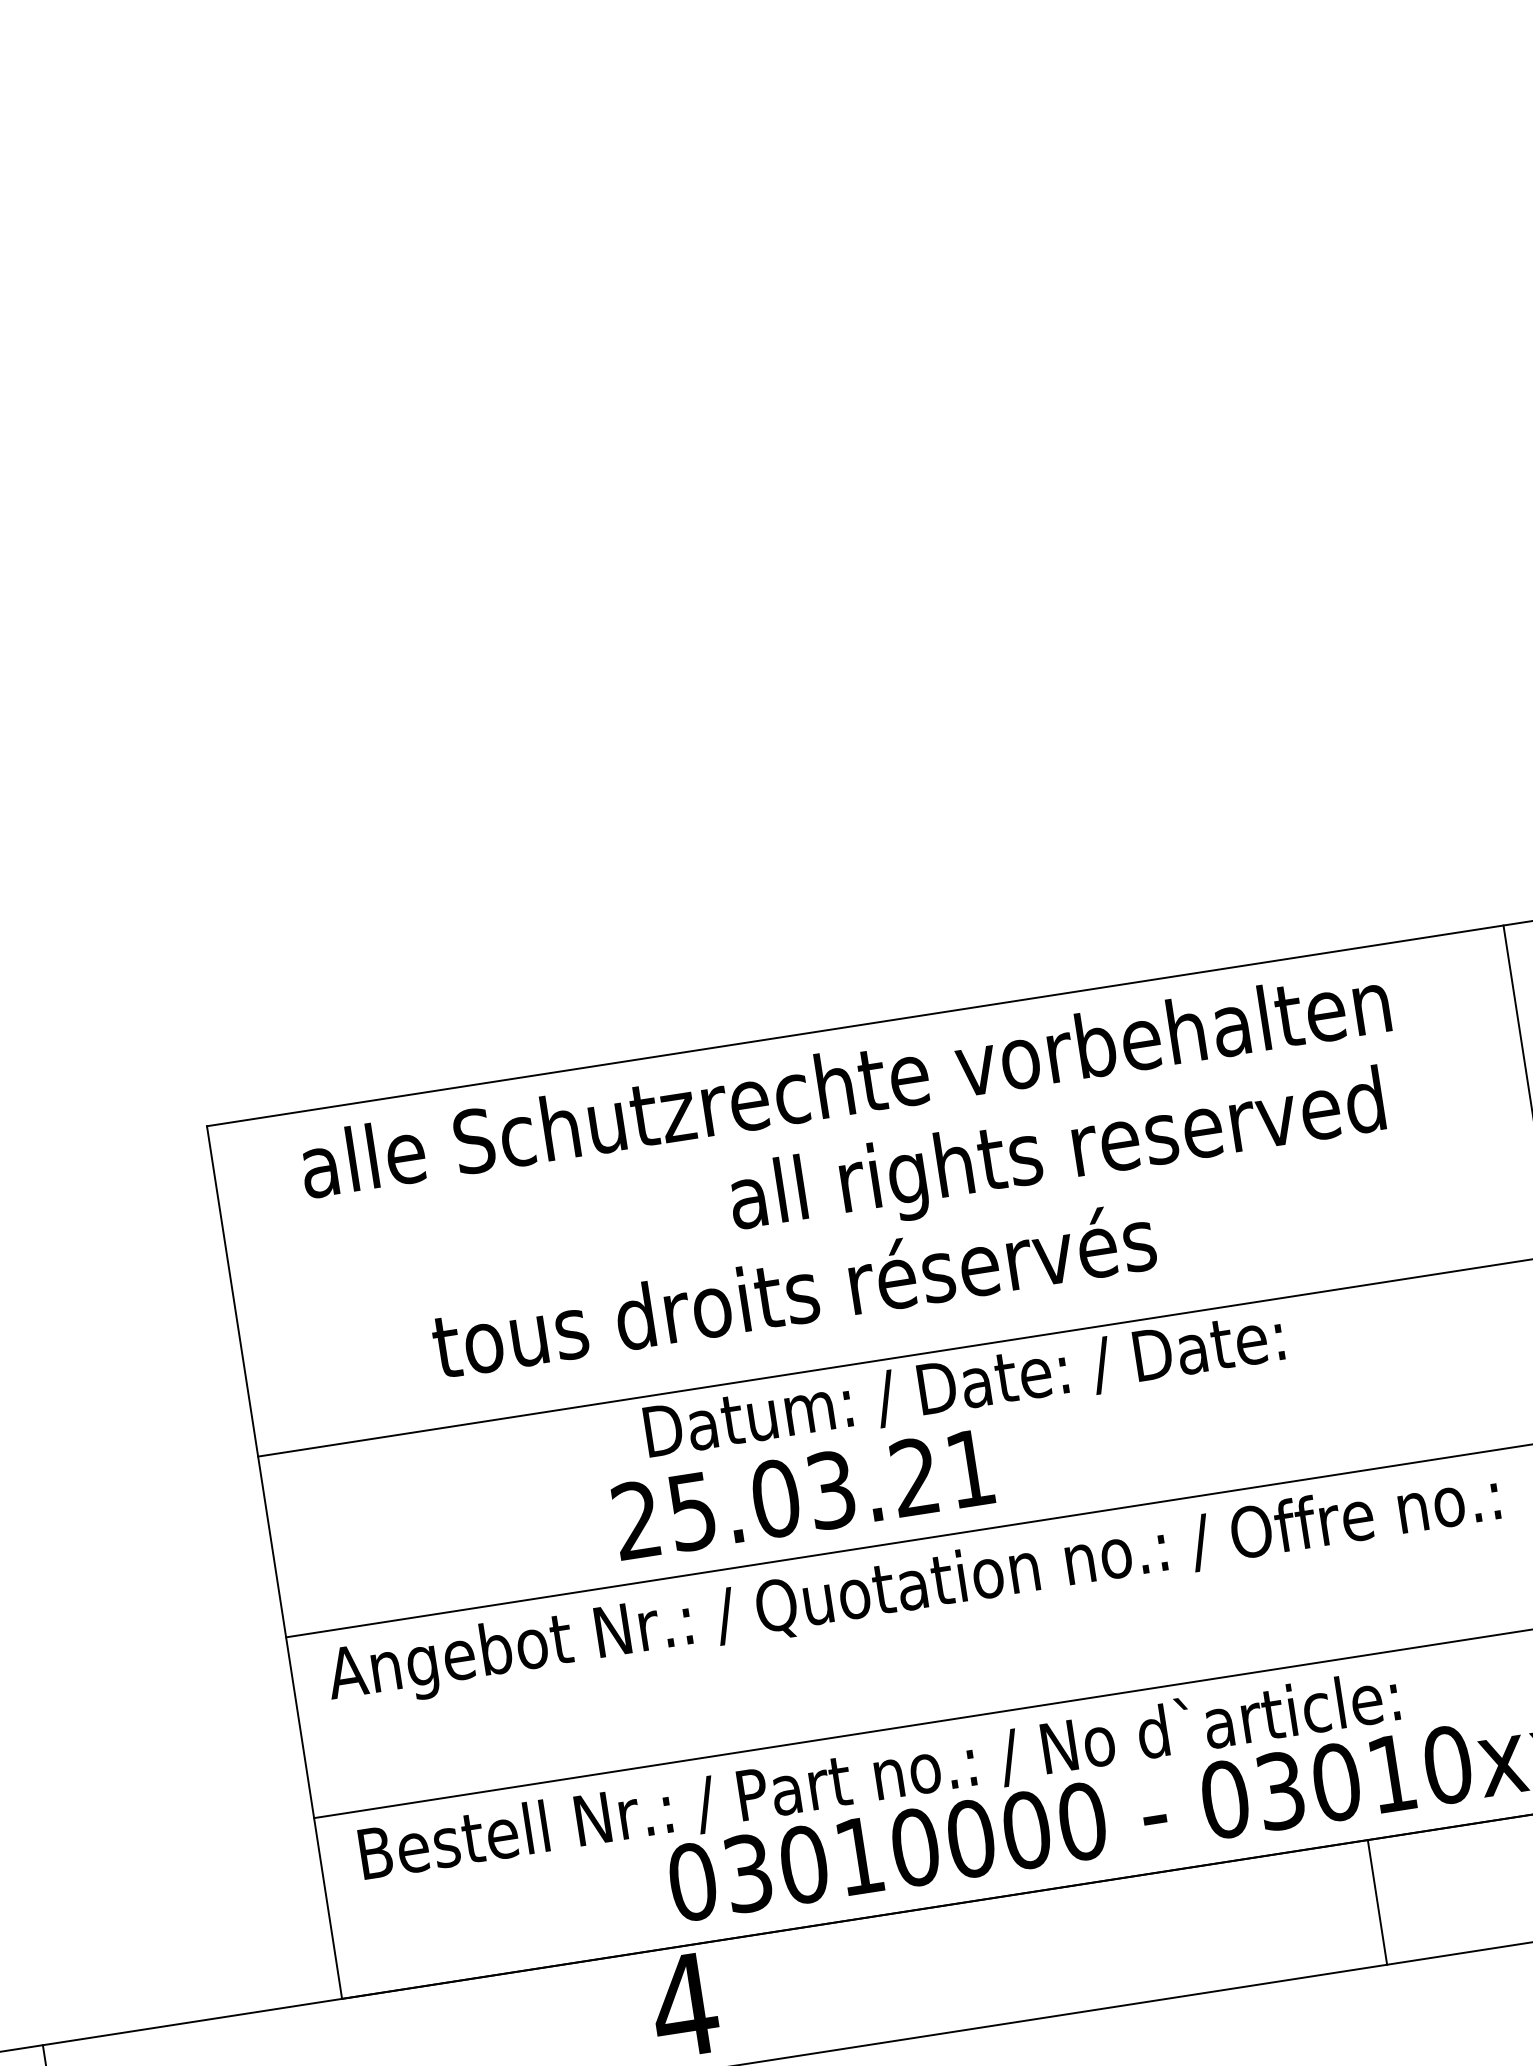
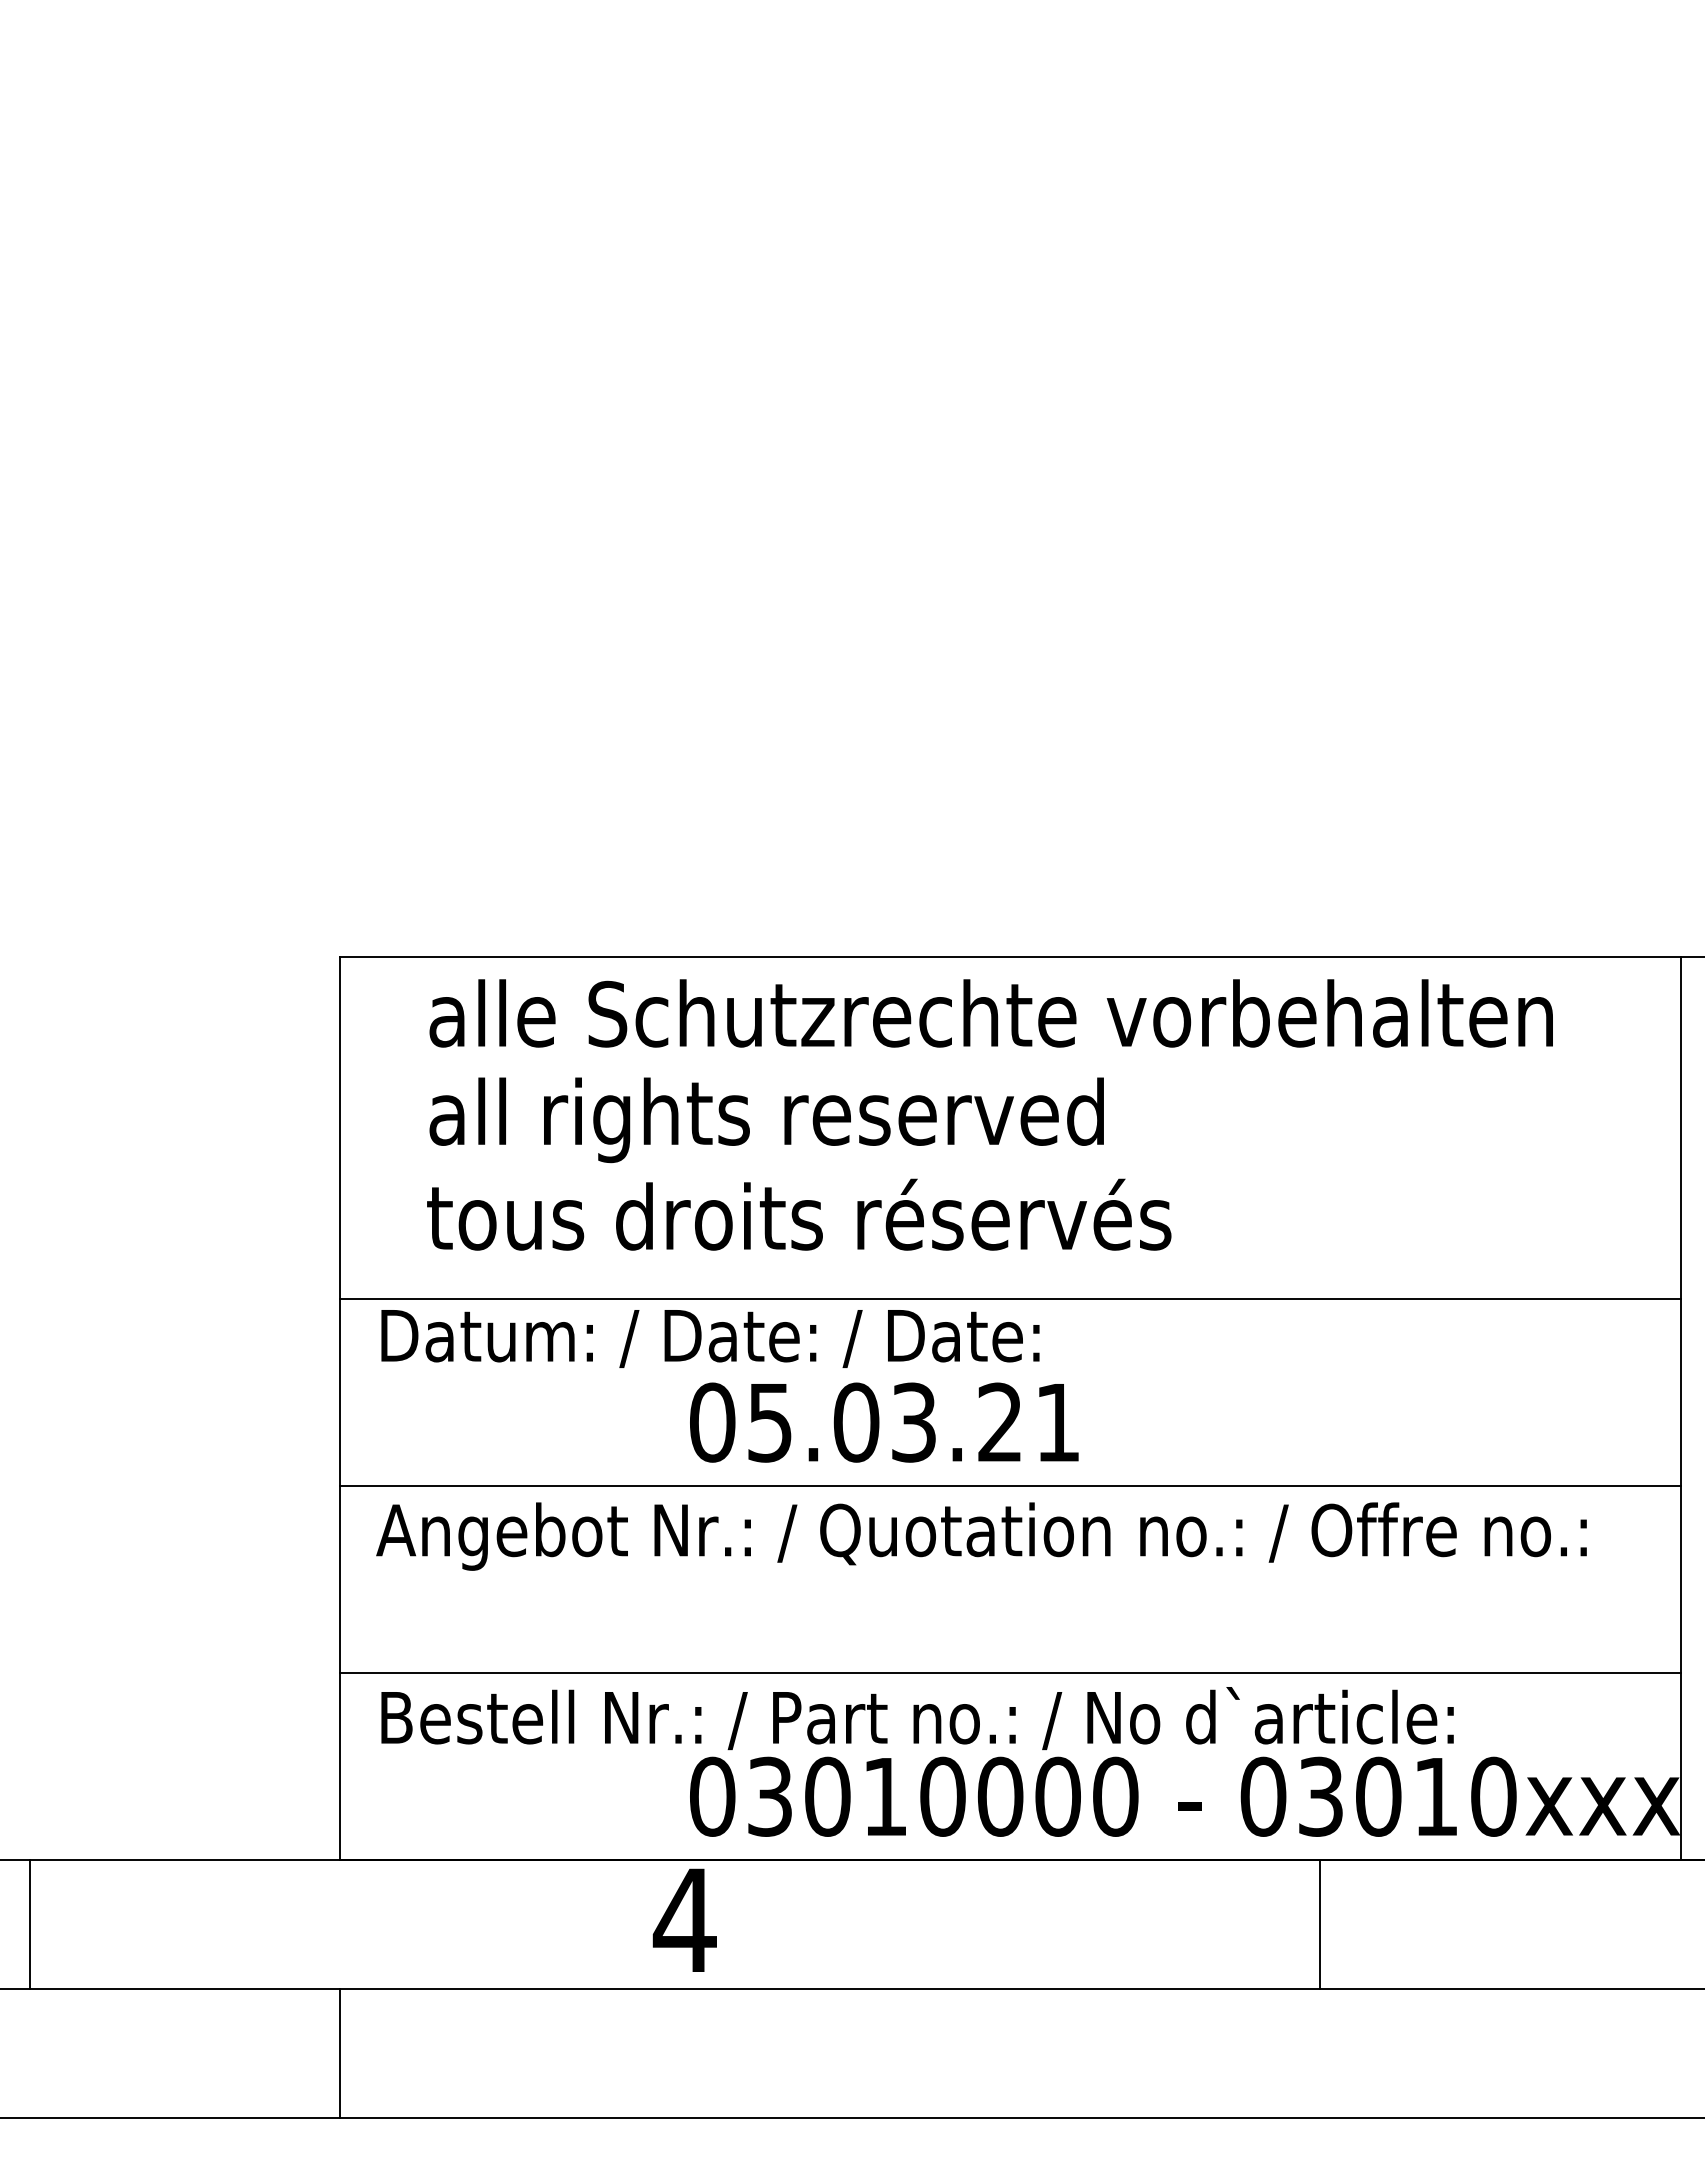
text: (1057, 1156) -> (766, 1120), moved
text: (794, 1289) -> (799, 1214), moved
text: (964, 1386) -> (710, 1338), moved
text: (636, 1520) -> (712, 1422), 25.03.21 -> 05.03.21
line: (1377, 1902) -> (1320, 1924), moved

